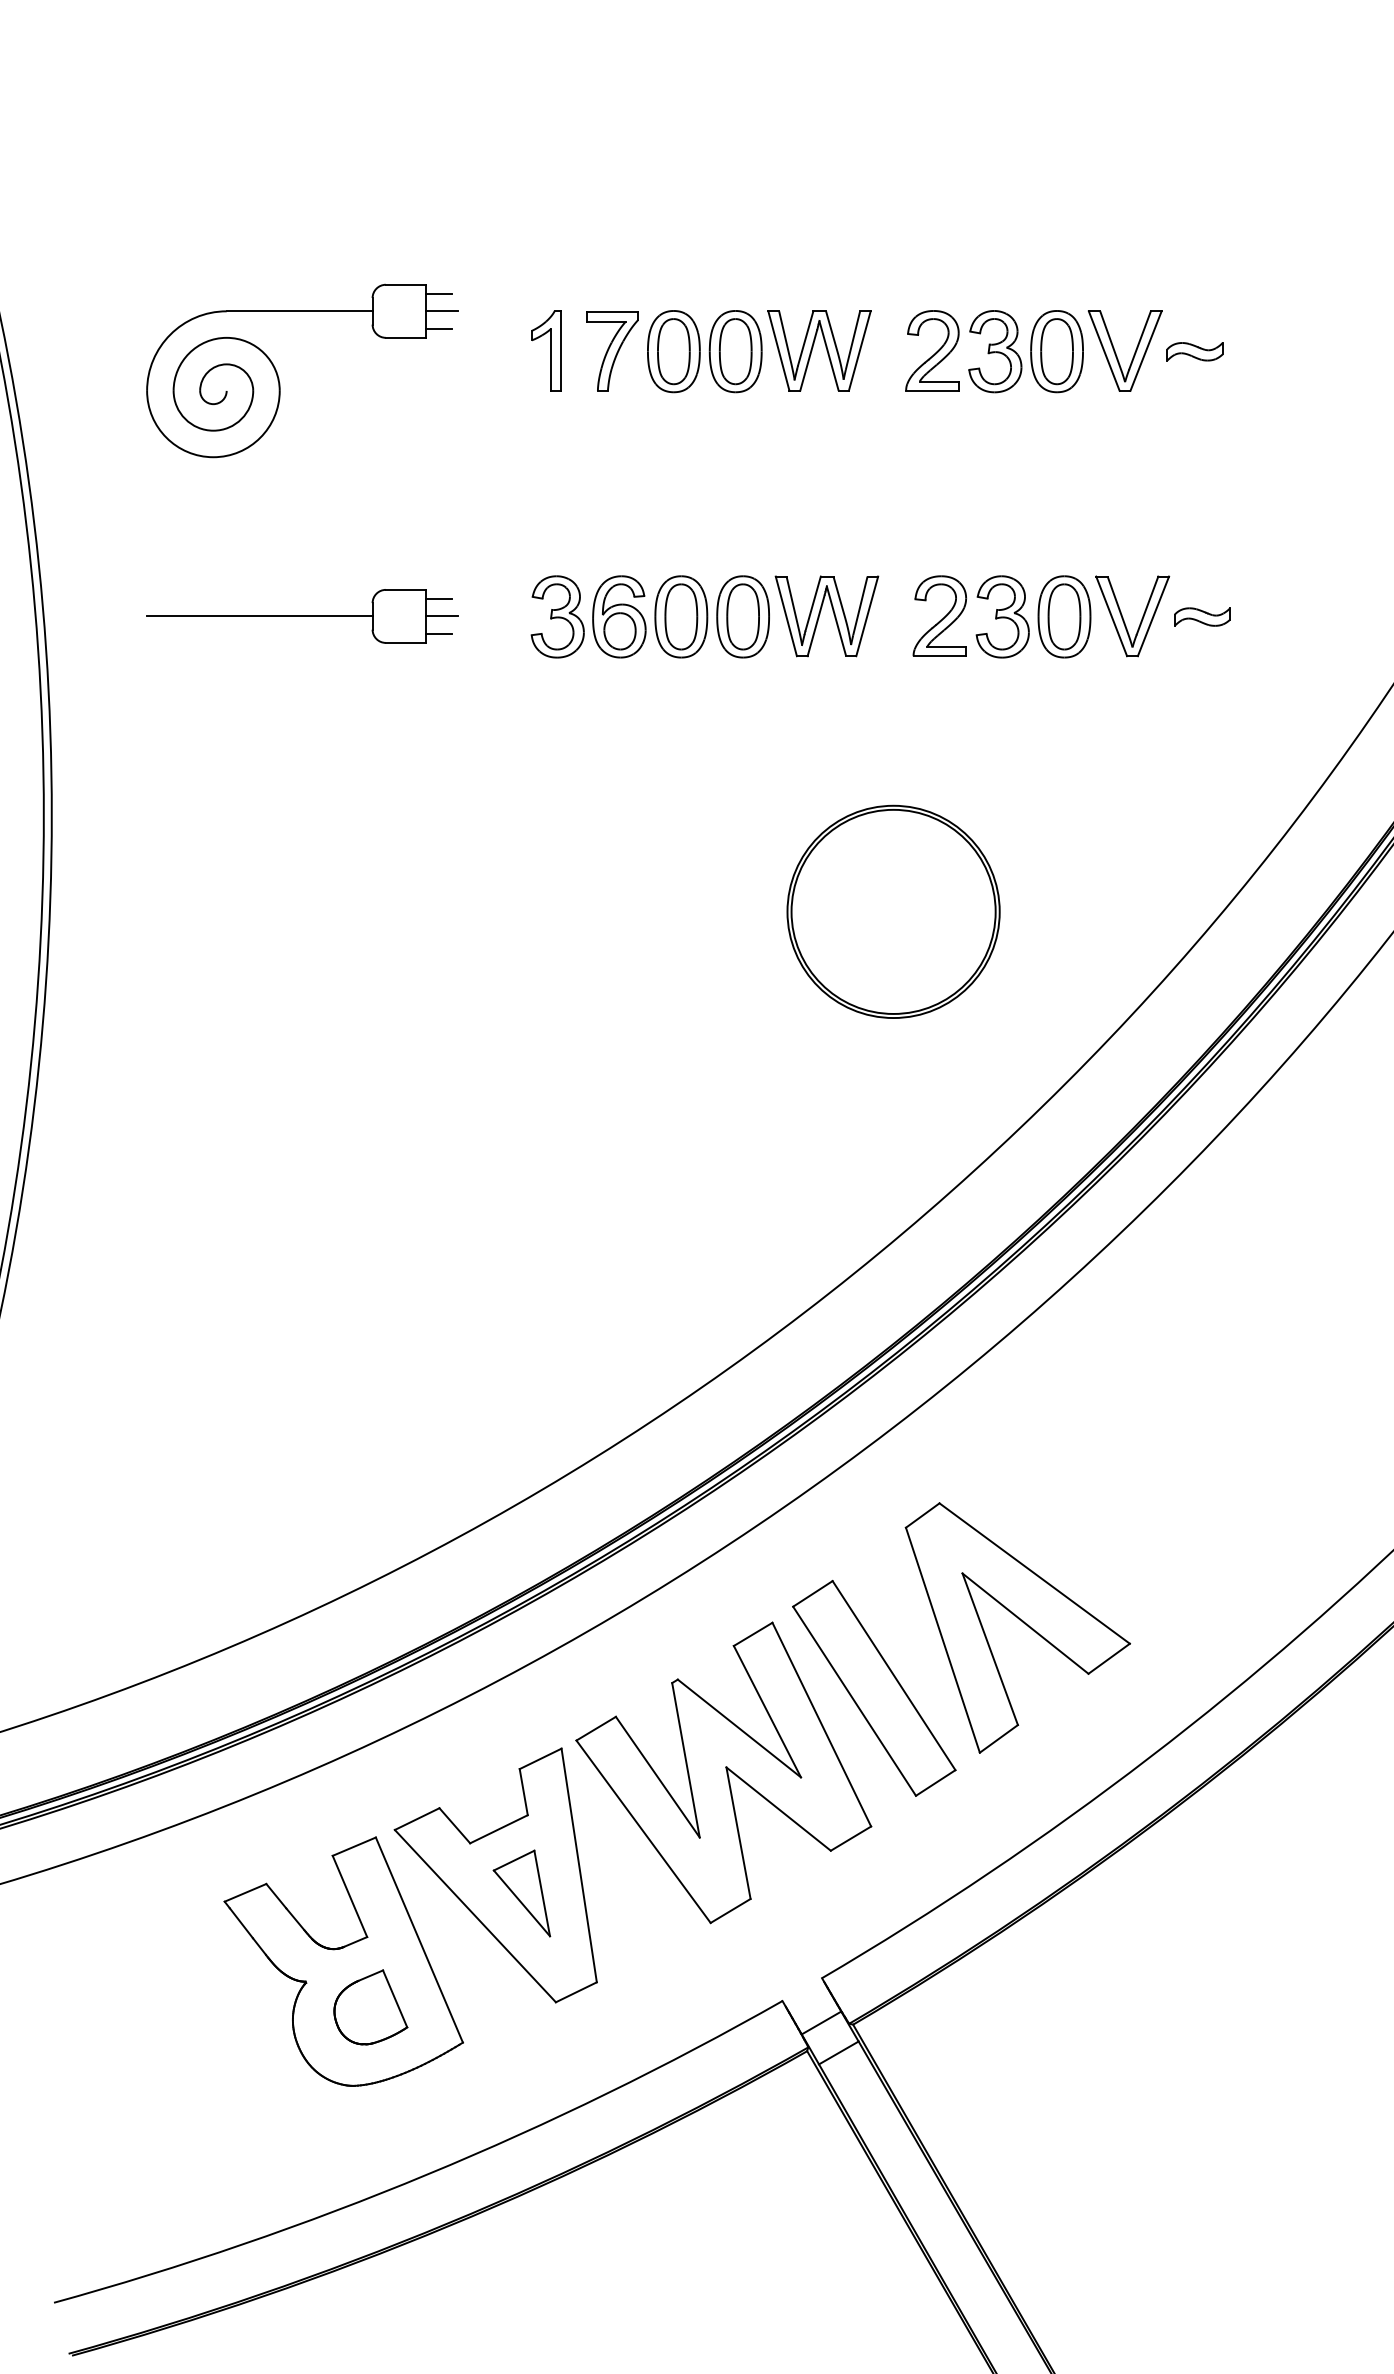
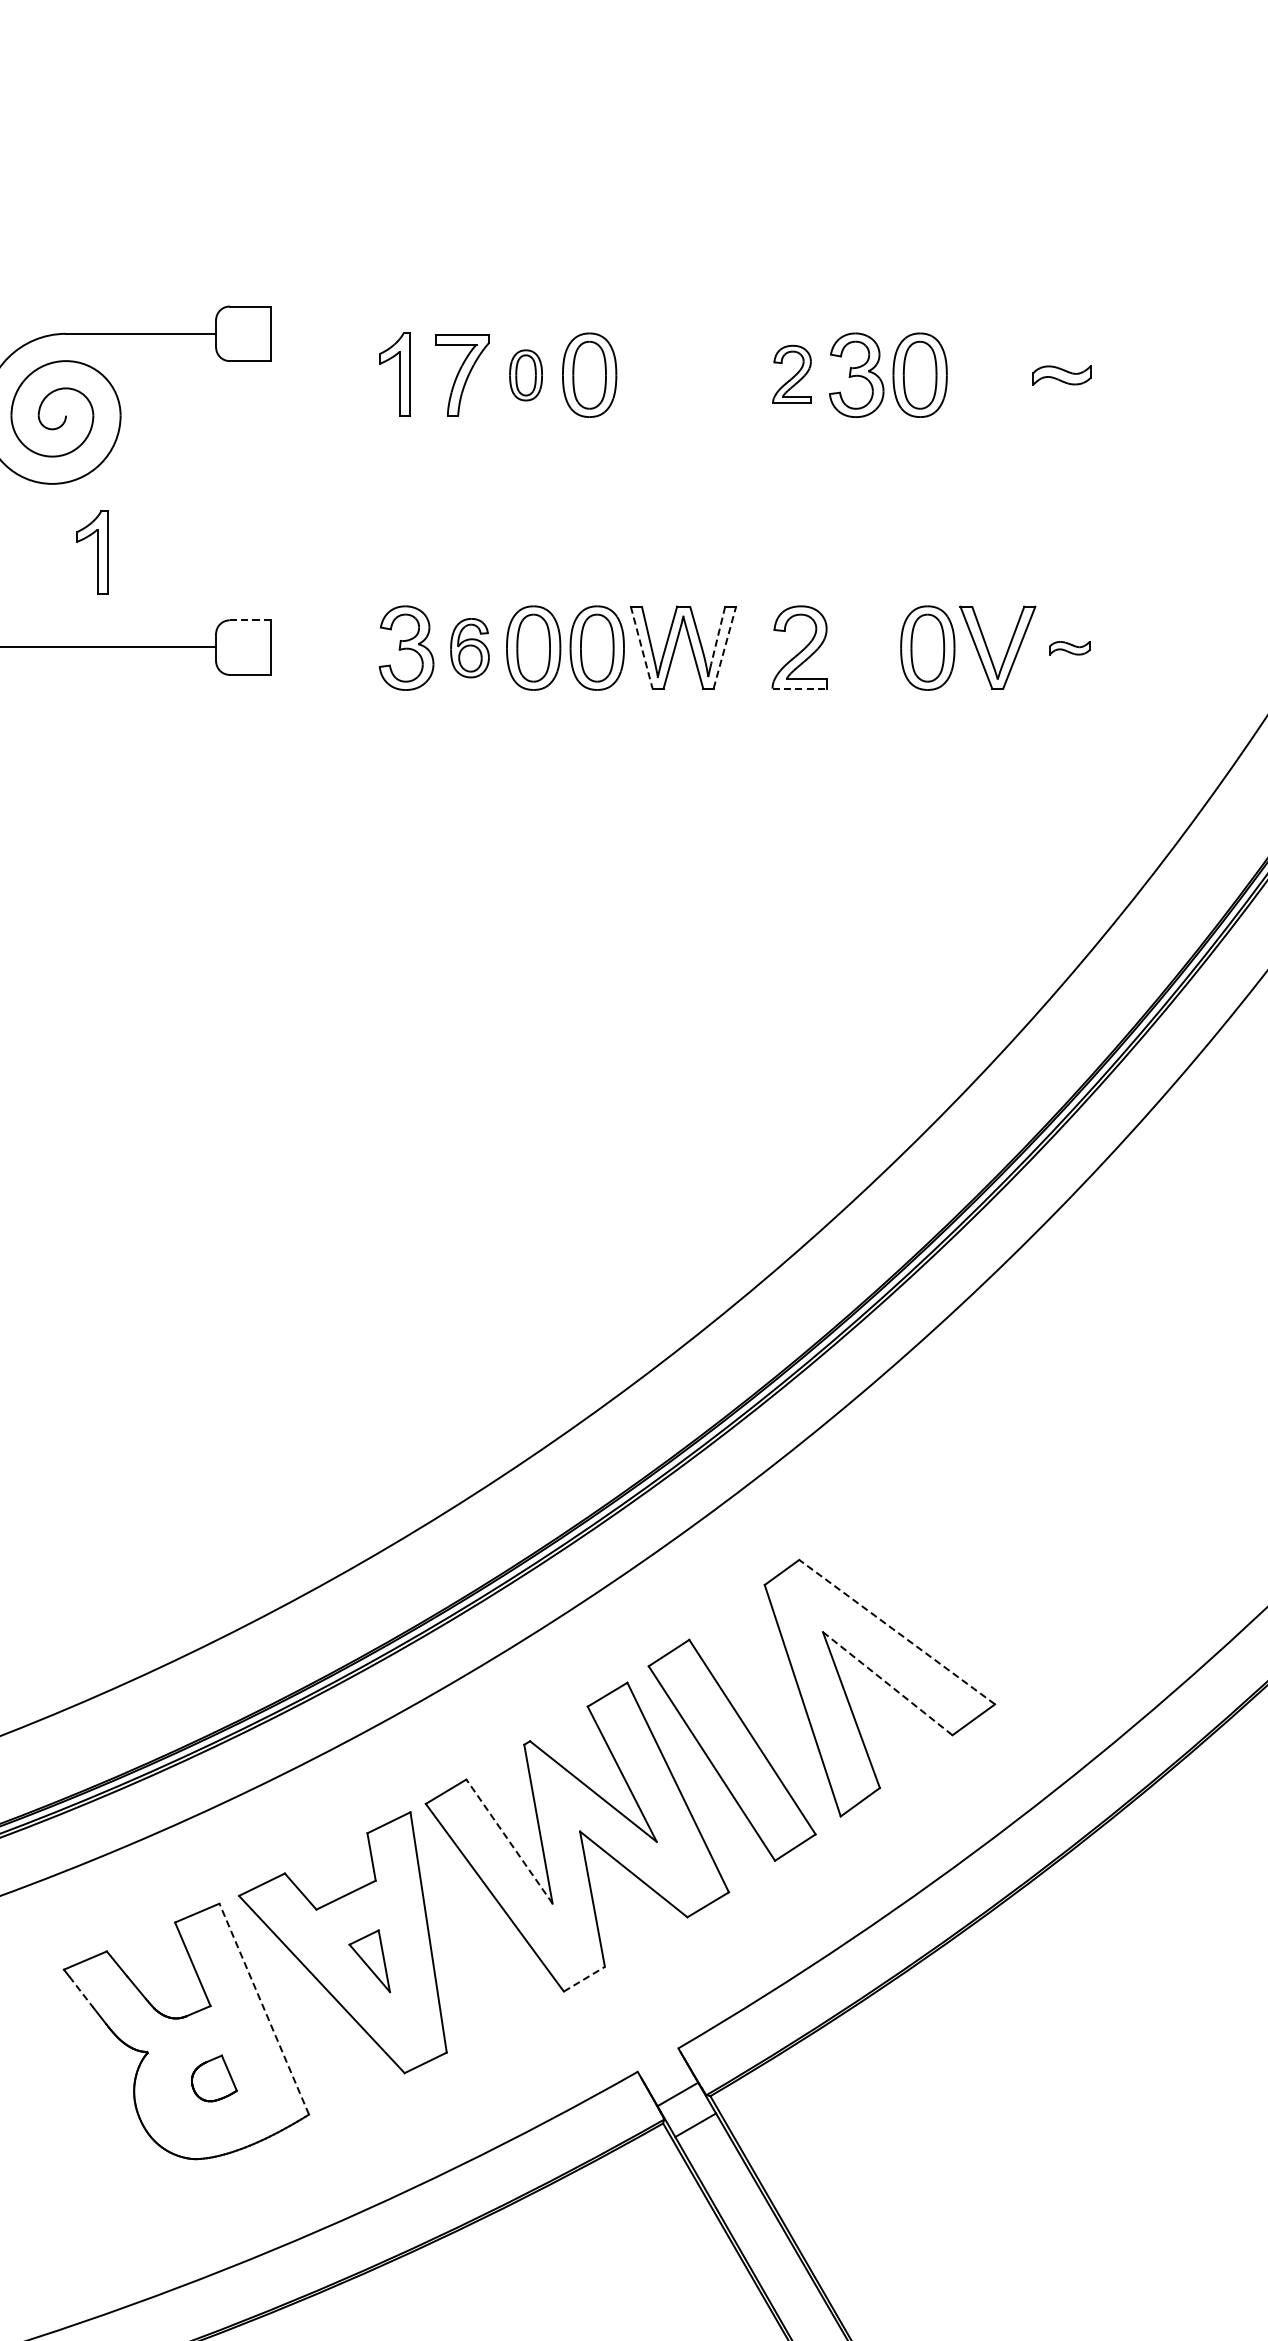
line: (438, 294) -> (283, 316), removed
line: (441, 311) -> (286, 334), removed
line: (438, 328) -> (283, 351), removed
part: (813, 347) -> (669, 371), removed
part: (932, 350) -> (792, 374), size x0.7
part: (673, 351) -> (525, 375), size x0.6
part: (1133, 354) -> (998, 378), removed
part: (252, 523) -> (92, 552), added
line: (405, 589) -> (249, 619), solid -> dashed
line: (438, 599) -> (283, 630), removed
line: (860, 607) -> (717, 638), solid -> dashed
line: (867, 615) -> (725, 646), solid -> dashed
line: (441, 616) -> (286, 647), removed
part: (619, 616) -> (470, 647), size x0.7
line: (786, 616) -> (641, 647), solid -> dashed
part: (1002, 616) -> (864, 647), removed
part: (1202, 616) -> (1069, 647), size x0.7
line: (438, 633) -> (283, 665), removed
line: (940, 656) -> (800, 688), solid -> dashed
part: (893, 911) -> (751, 951), removed
line: (1034, 1573) -> (896, 1632), solid -> dashed
line: (1025, 1623) -> (887, 1683), solid -> dashed
line: (657, 1776) -> (509, 1840), solid -> dashed
part: (521, 1893) -> (369, 1961), size x0.7
line: (731, 1910) -> (585, 1978), solid -> dashed
line: (241, 1923) -> (81, 1992), solid -> dashed
line: (419, 1939) -> (264, 2008), solid -> dashed
part: (370, 2007) -> (213, 2078), size x0.6

